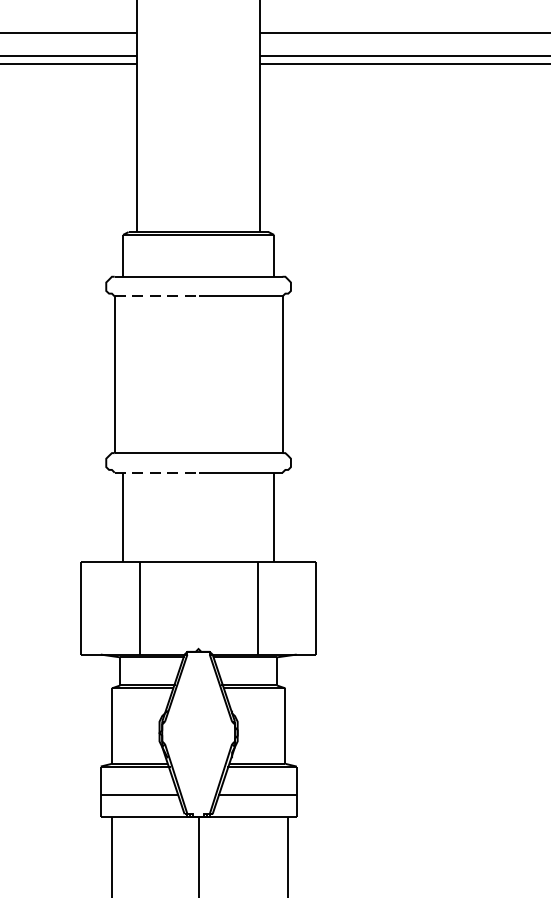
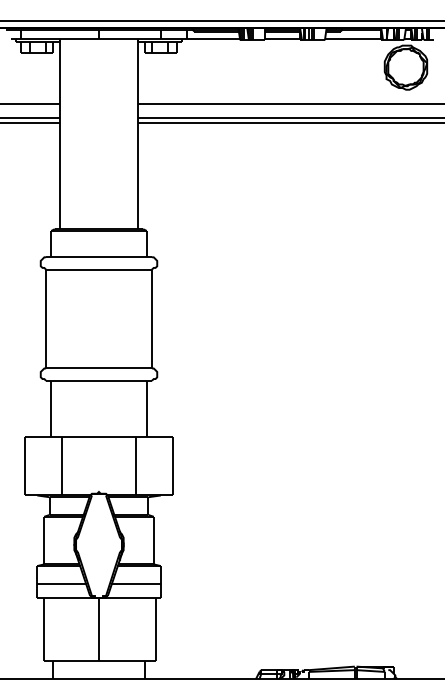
line: (158, 296) -> (73, 269), dashed -> solid
line: (158, 472) -> (73, 380), dashed -> solid

